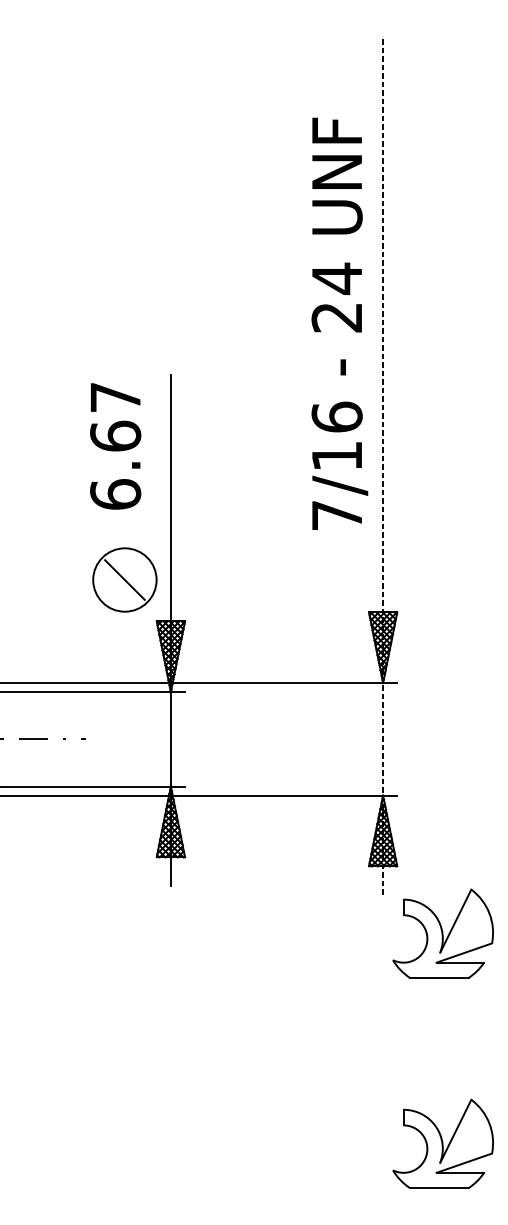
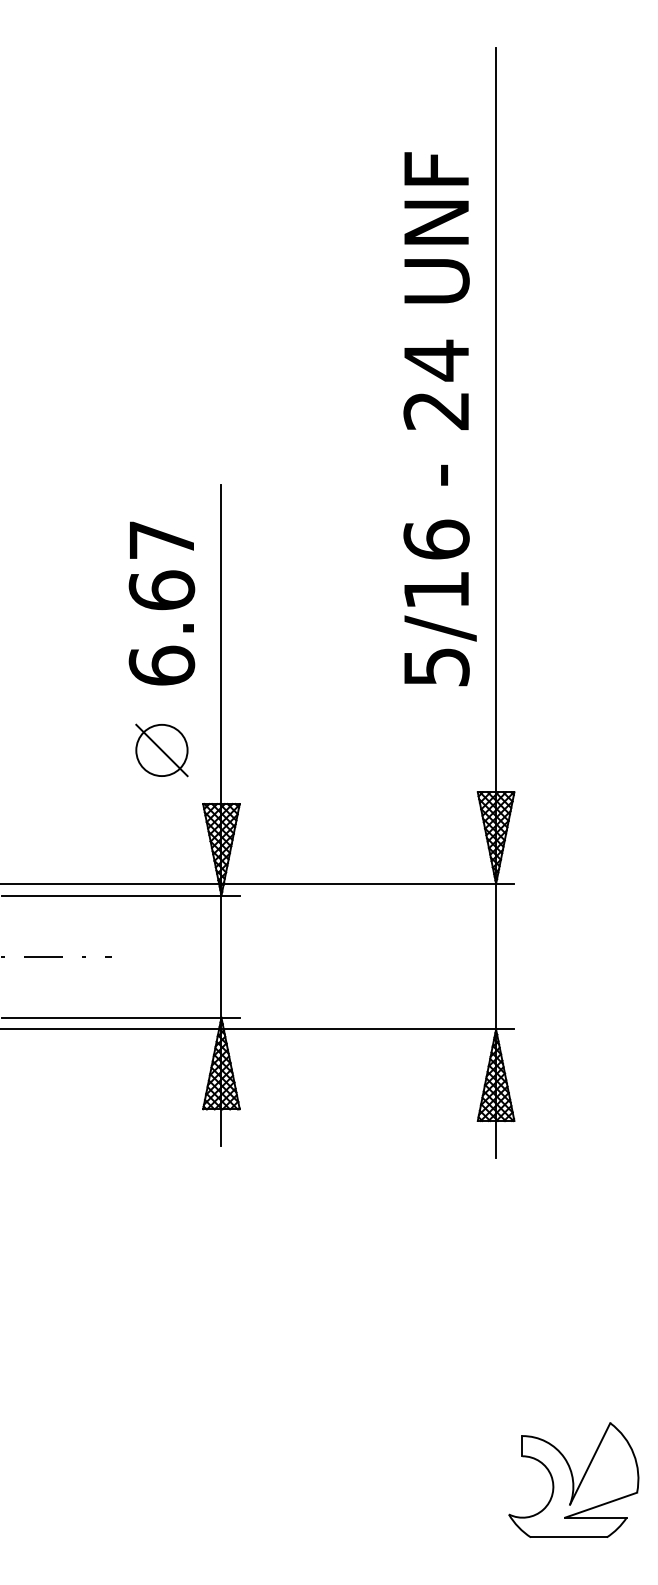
text: (115, 446) -> (161, 603), moved
line: (383, 465) -> (496, 602), dashed -> solid
text: (337, 515) -> (436, 667), 7/16 -> 5/16
circle: (124, 580) -> (161, 750), size x0.62
part: (442, 933) -> (573, 1207), removed

